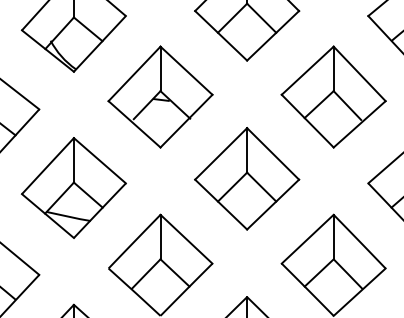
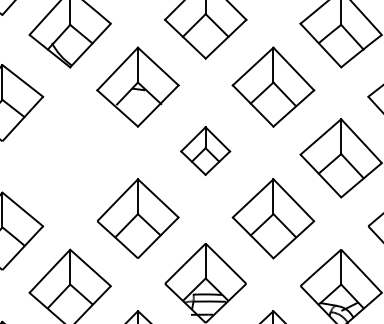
part: (246, 178) -> (205, 150), size x0.6
part: (73, 188) -> (69, 158), removed

